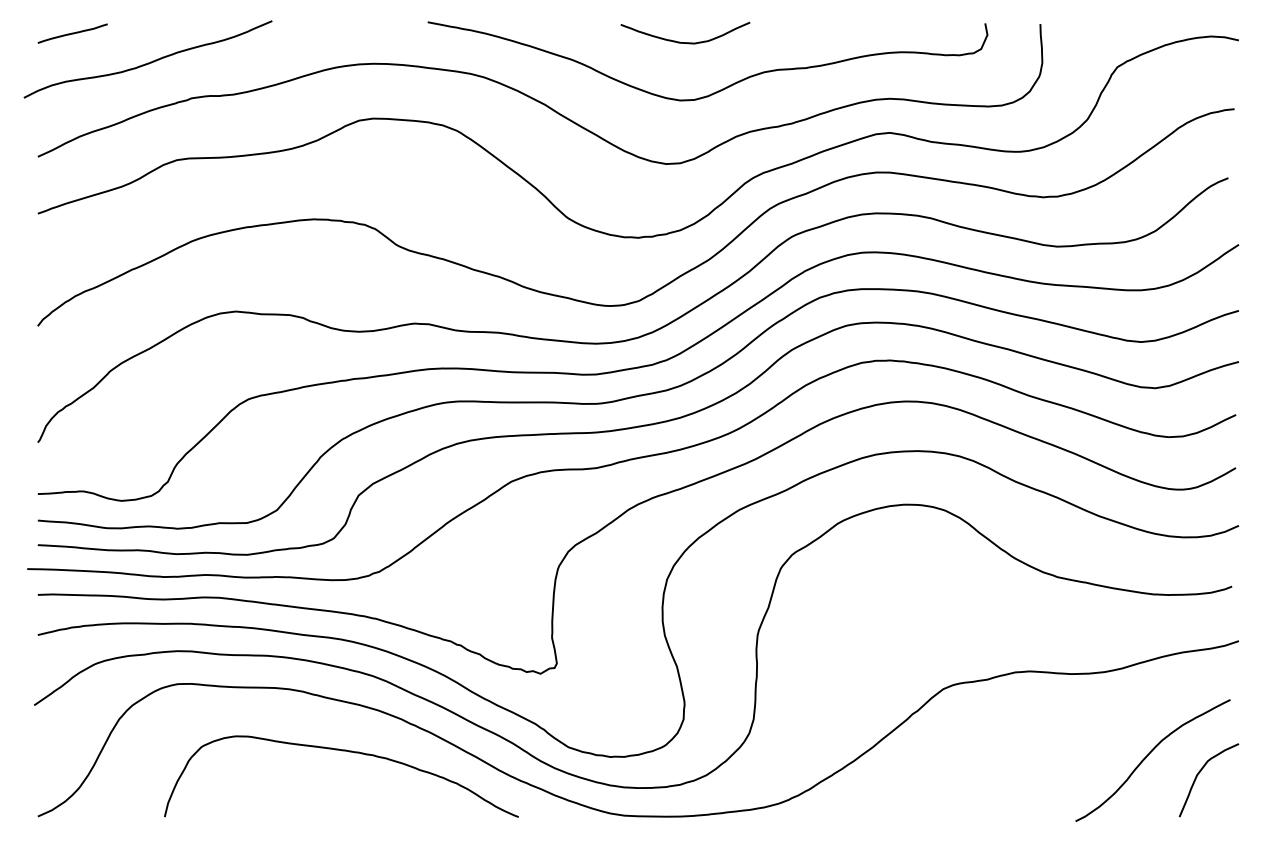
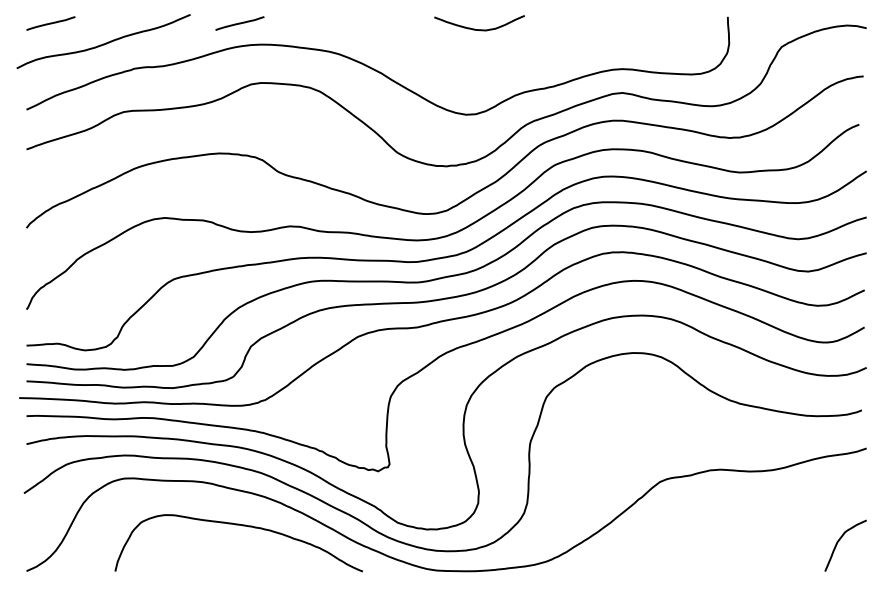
line: (342, 33) -> (239, 23), added
curve: (722, 87) -> (505, 61), removed
curve: (1148, 756) -> (803, 529), removed

